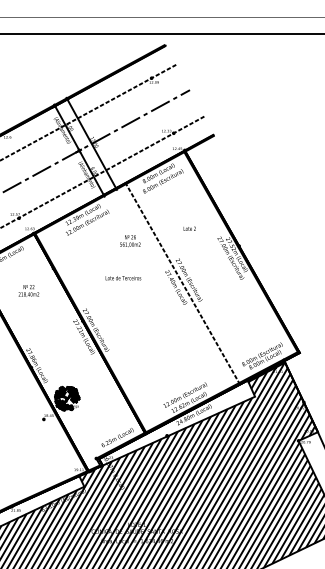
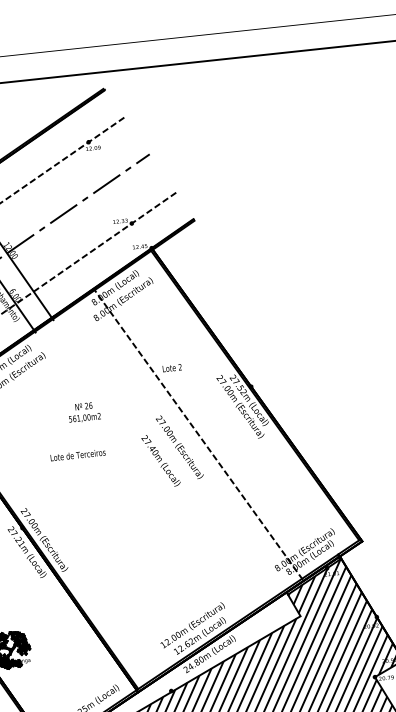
text: (130, 241) -> (84, 412), moved
line: (182, 283) -> (197, 433), moved

